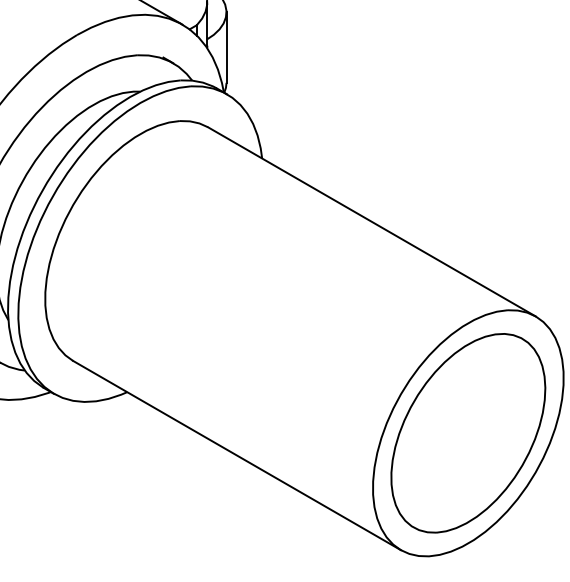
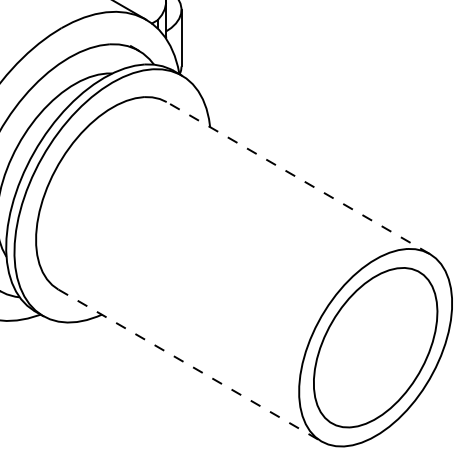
line: (371, 221) -> (297, 177), solid -> dashed
line: (237, 455) -> (190, 365), solid -> dashed

